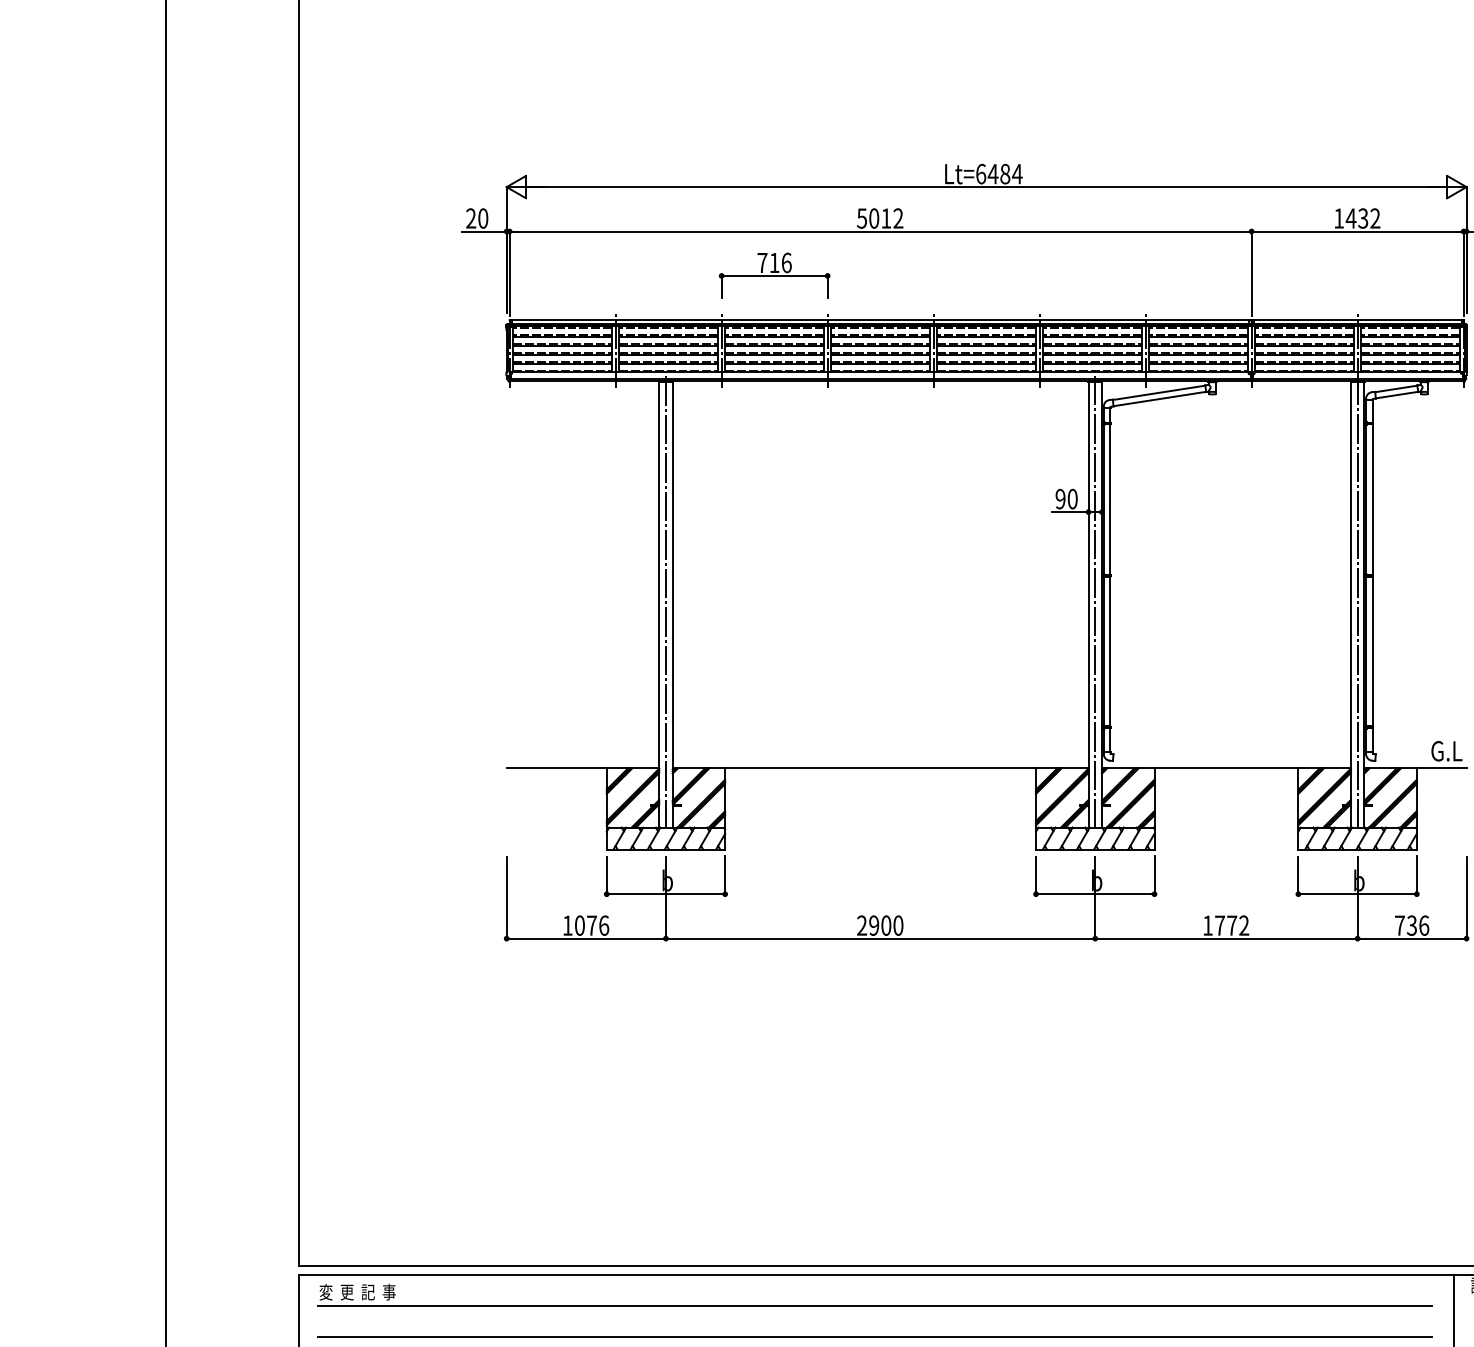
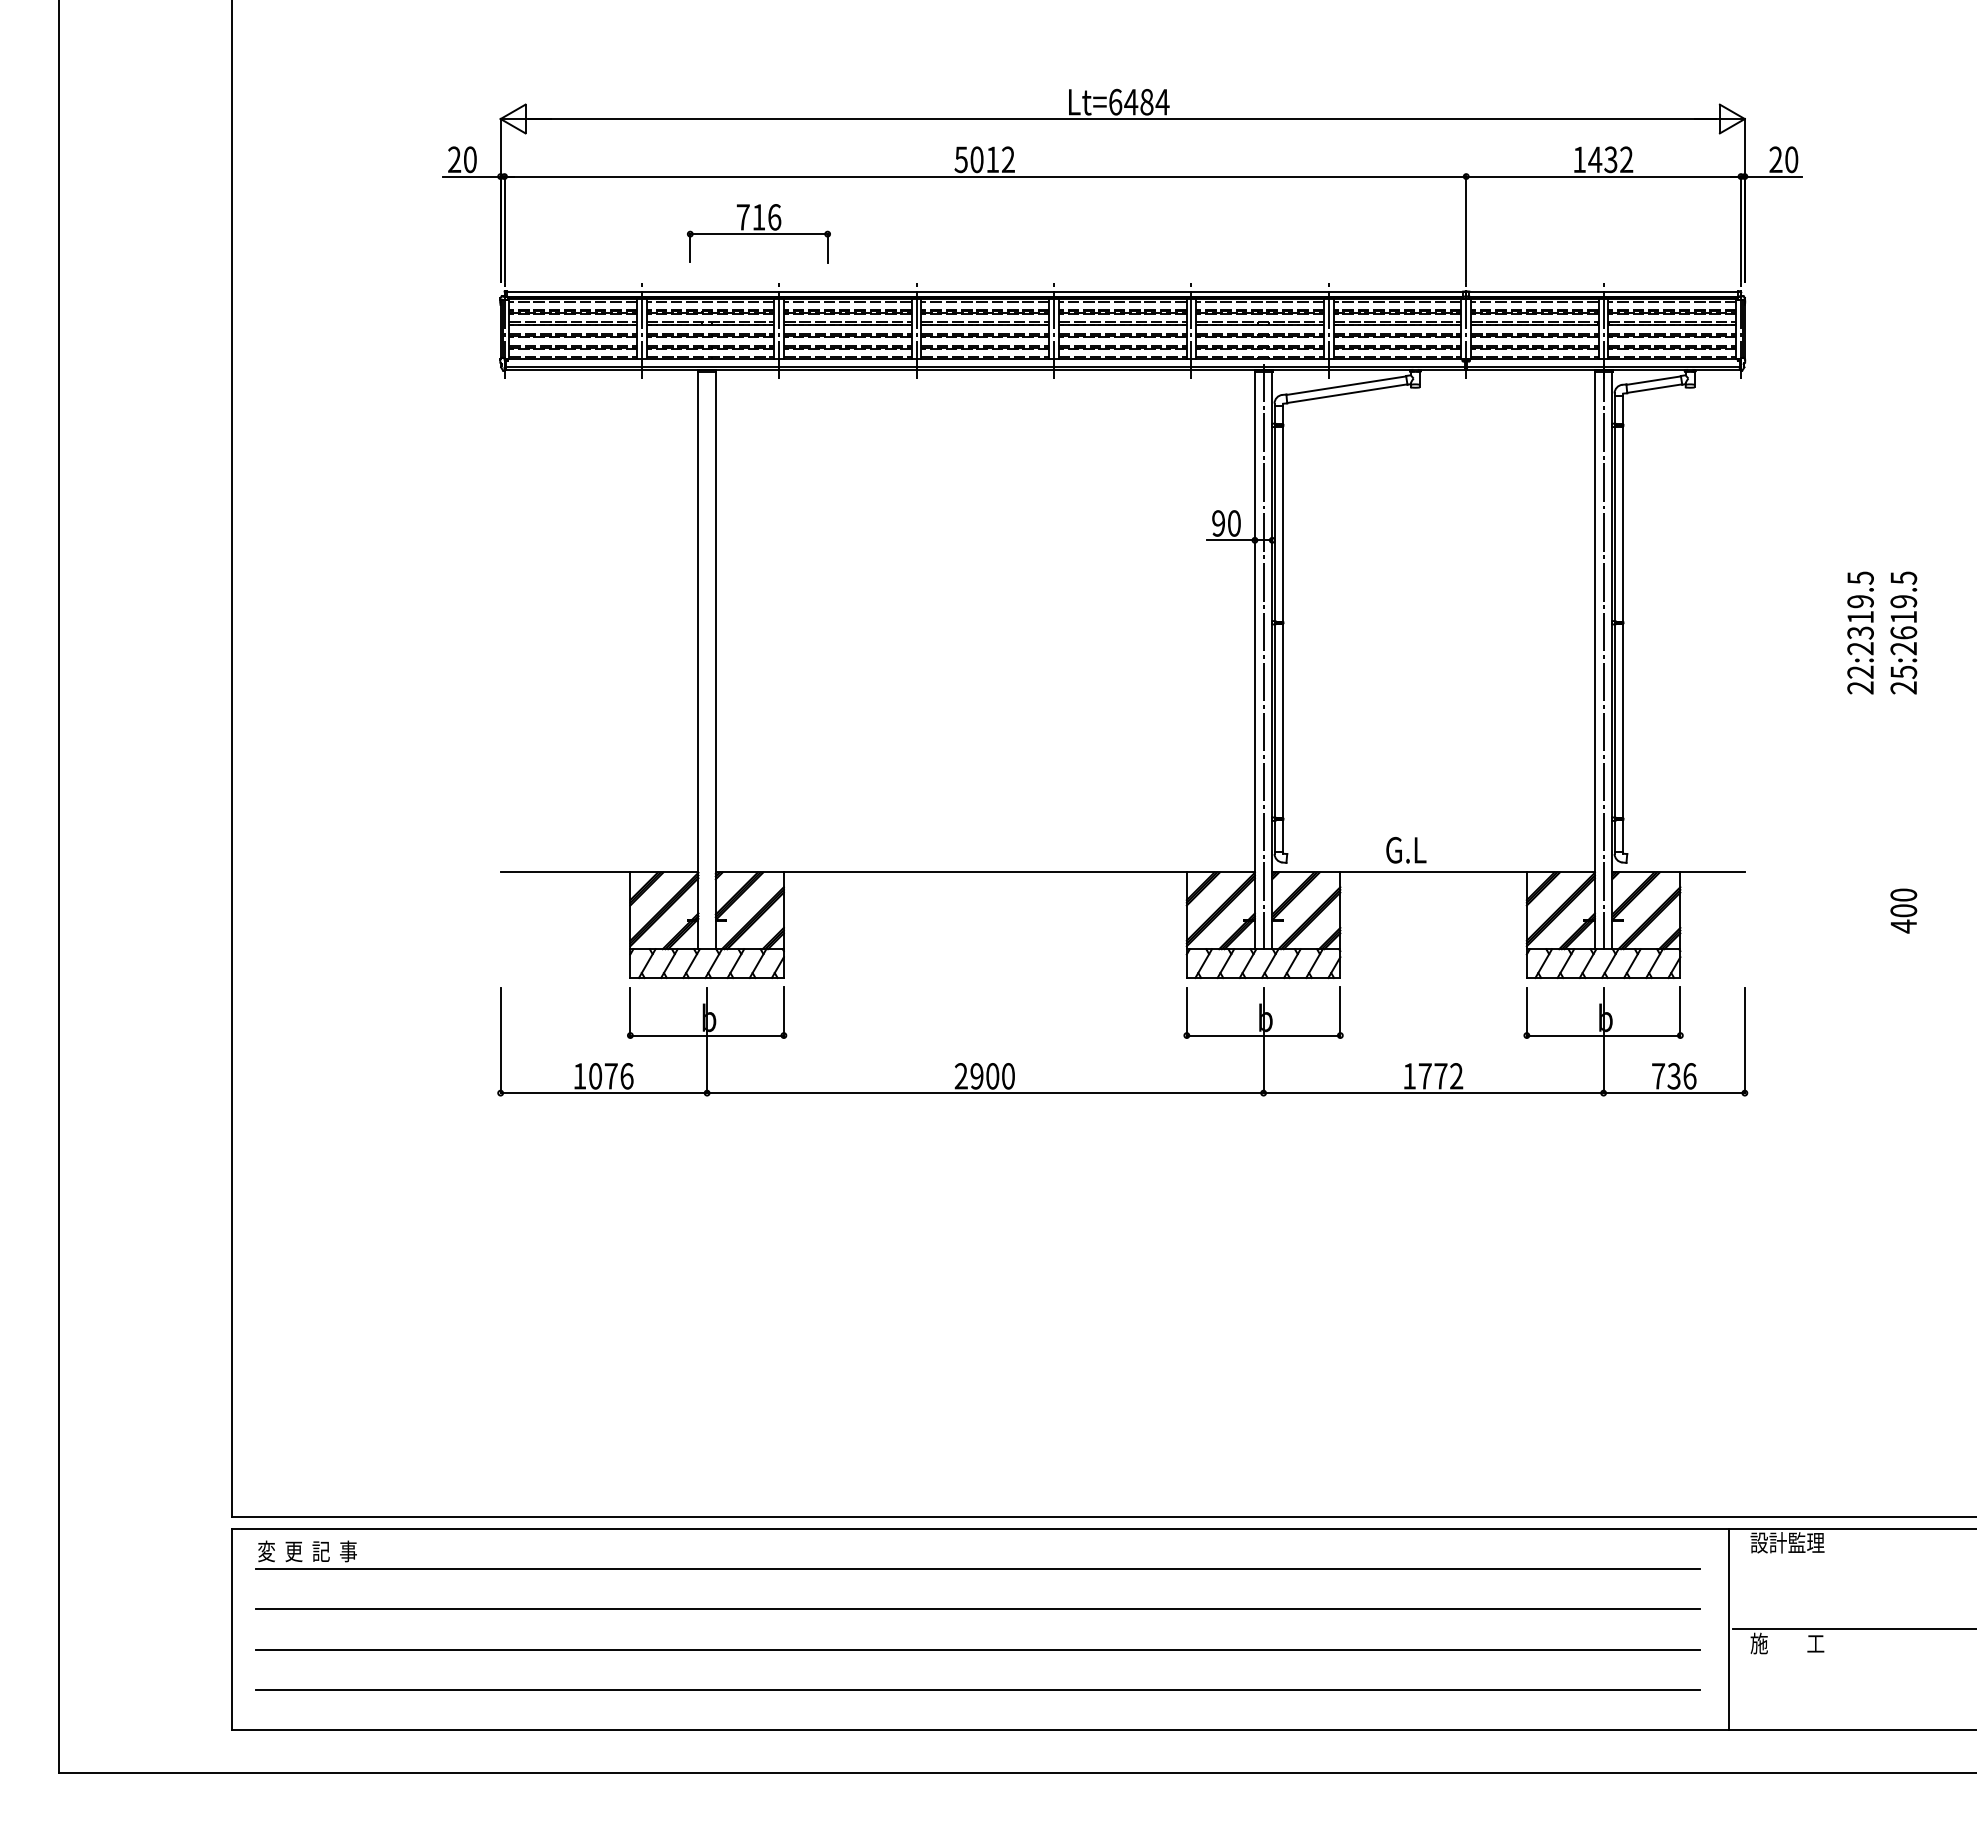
part: (774, 275) -> (758, 233), moved
line: (666, 601) -> (707, 656), removed
text: (1447, 751) -> (1406, 850), moved

